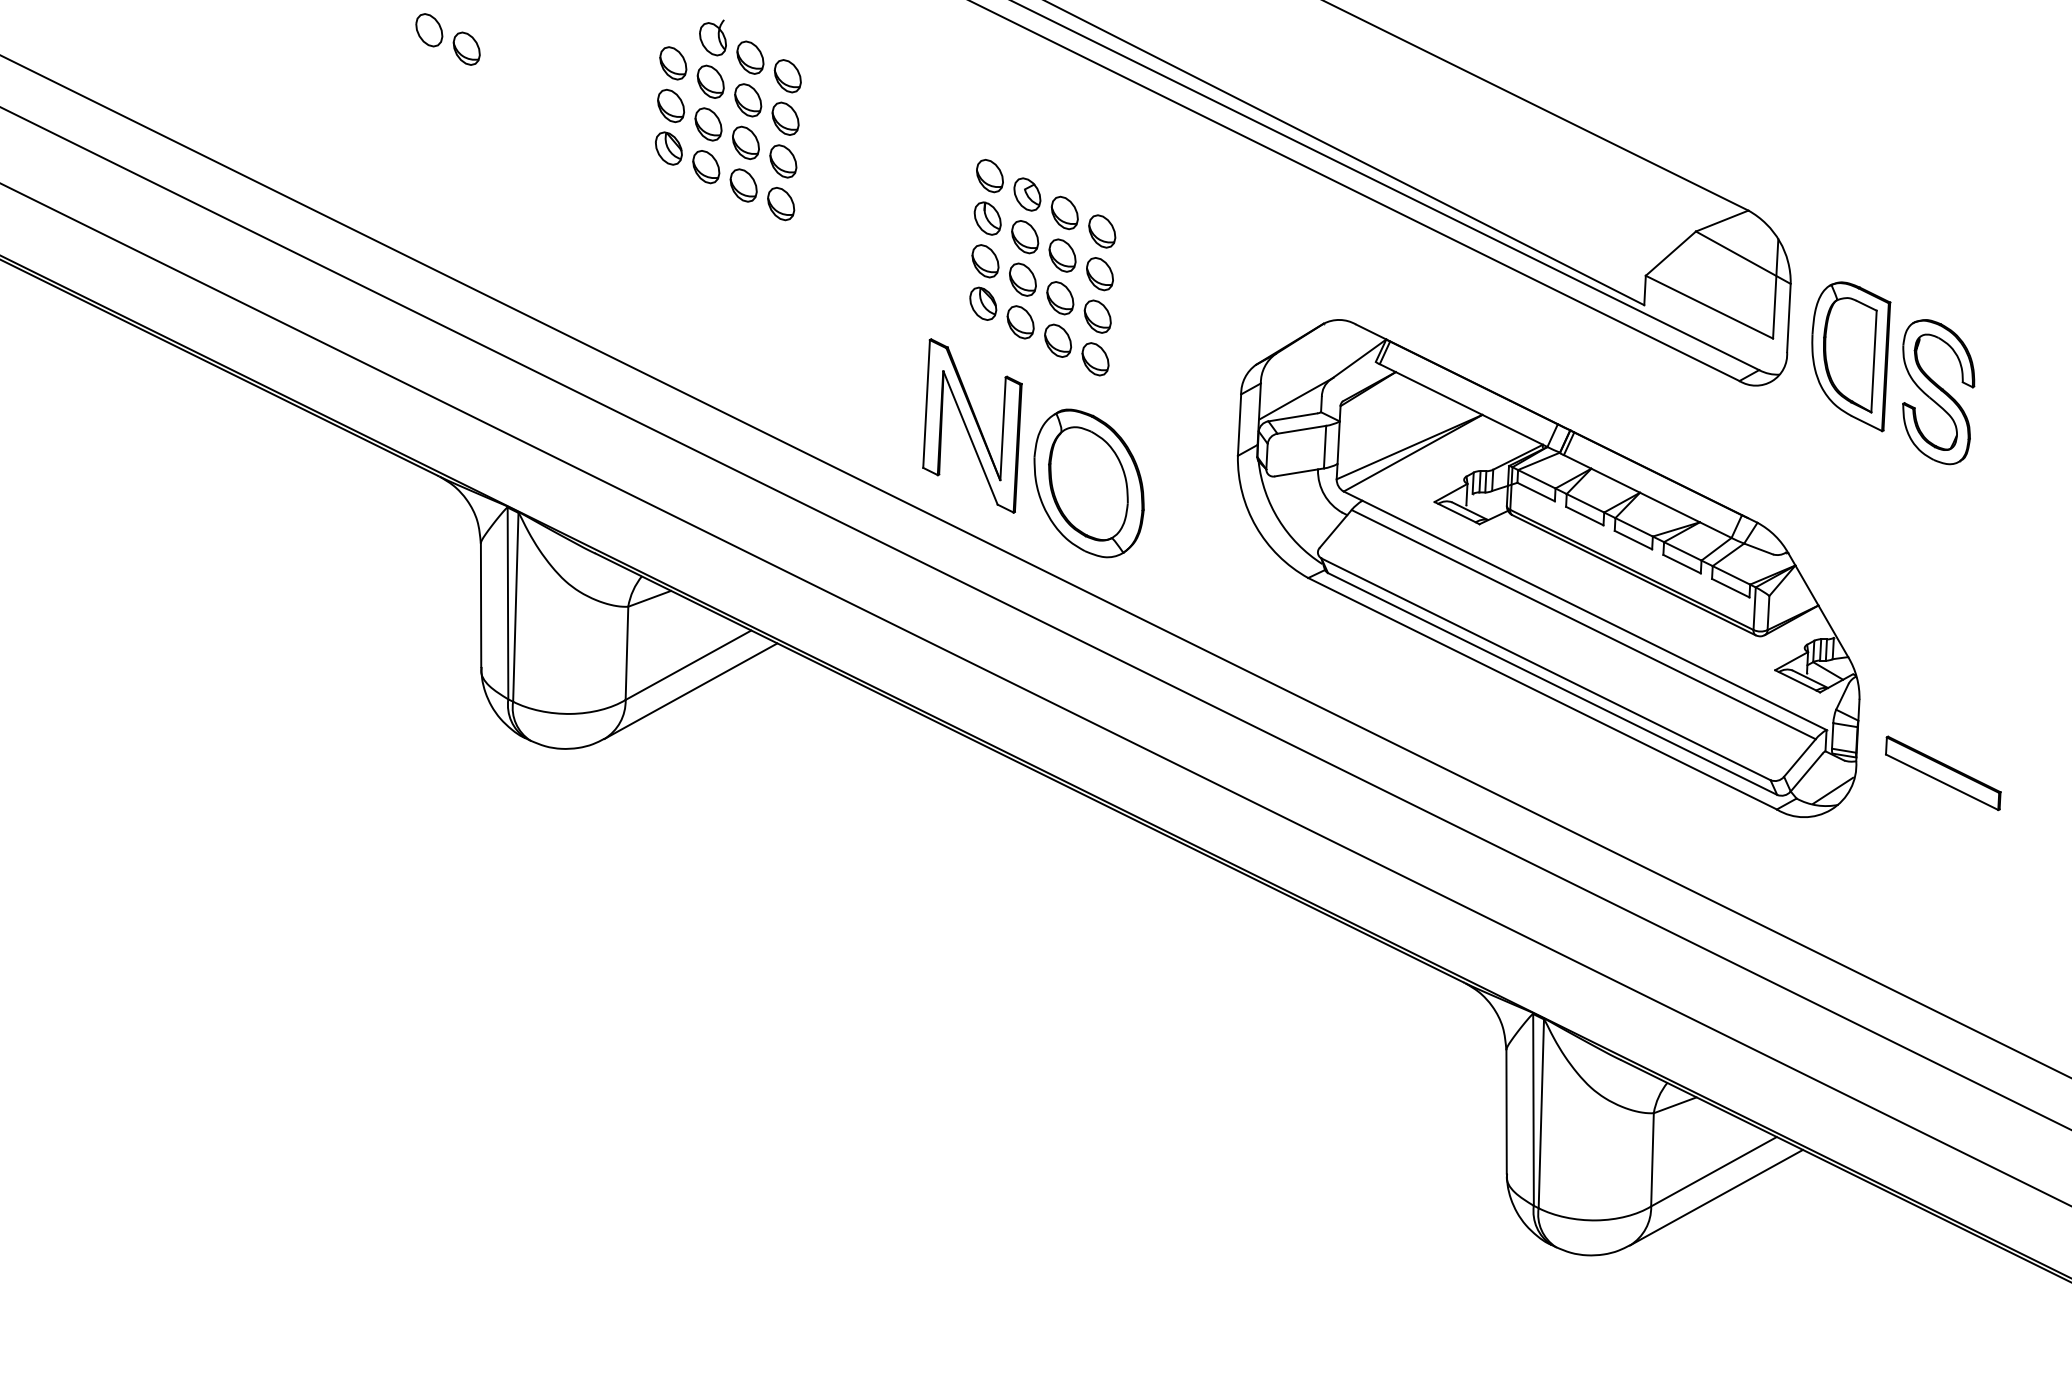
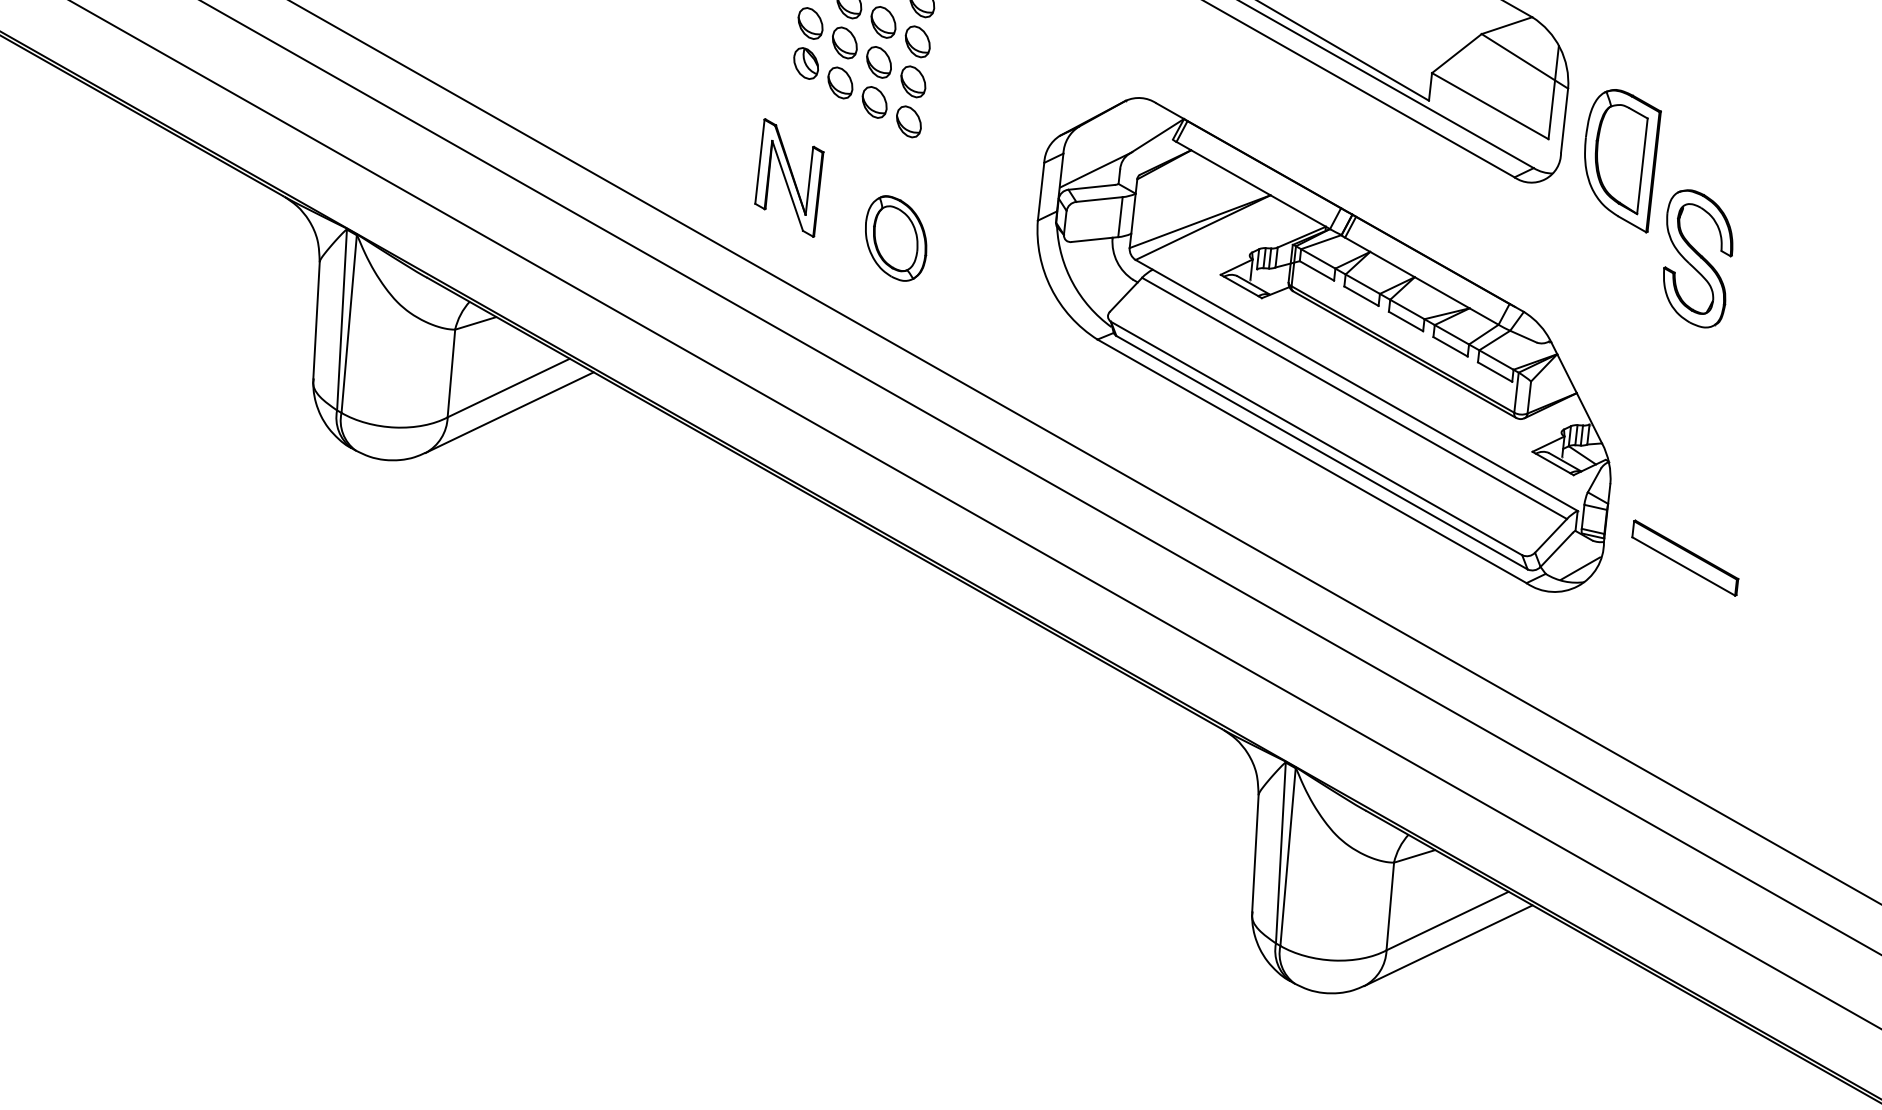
part: (1938, 392) -> (1698, 259), moved
part: (972, 425) -> (789, 177), size x0.7
part: (1088, 483) -> (895, 238), size x0.6

